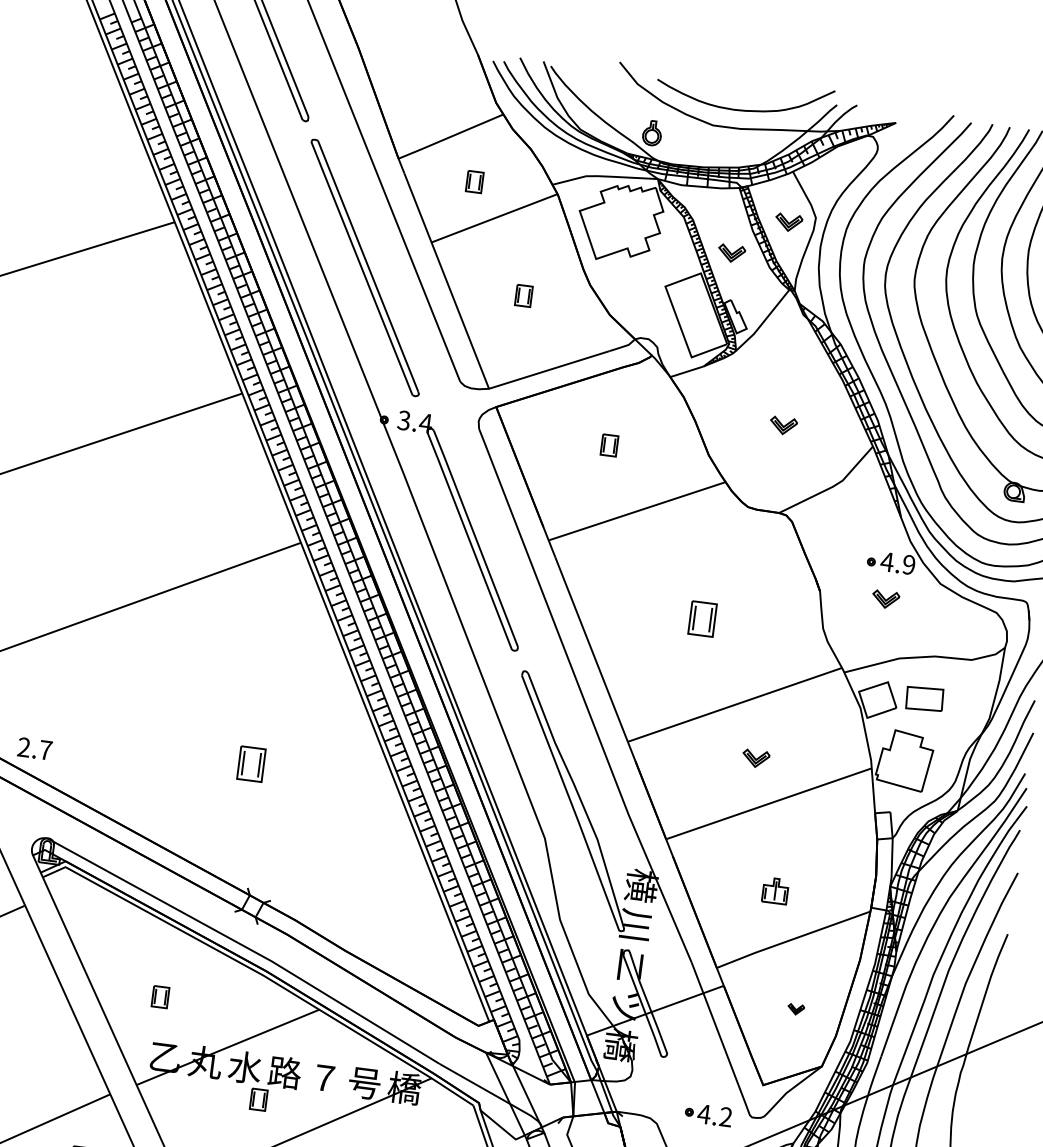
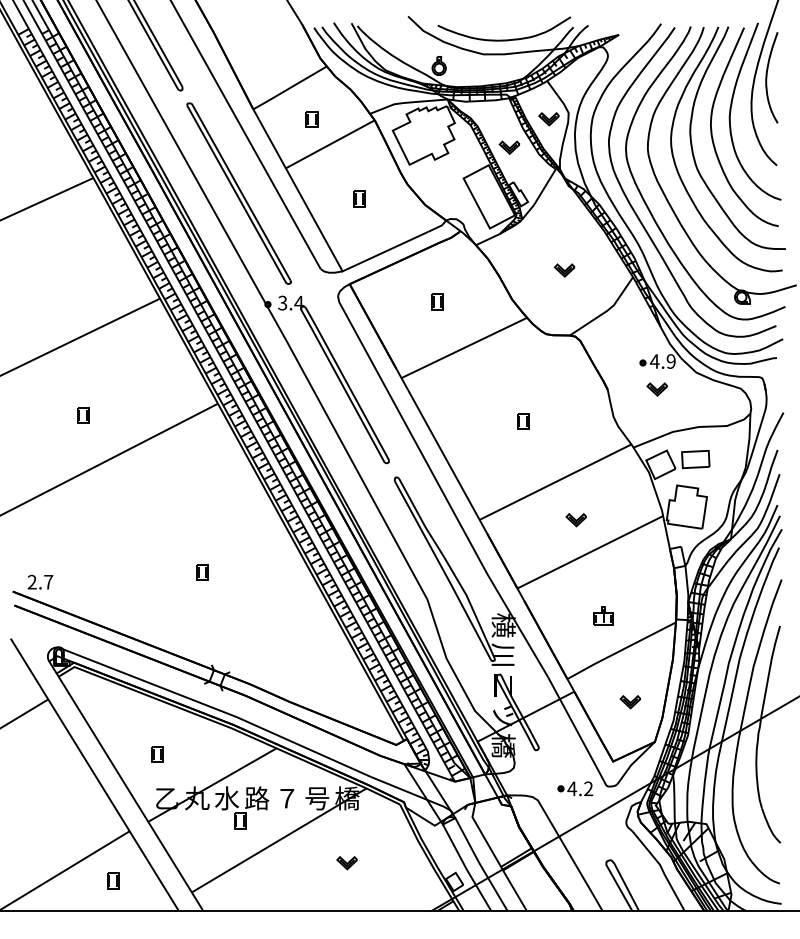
part: (120, 535) -> (83, 415), added
part: (702, 618) -> (523, 421), size x0.62
part: (251, 763) -> (202, 572), size x0.62
part: (795, 1009) -> (629, 702), size x1.67

